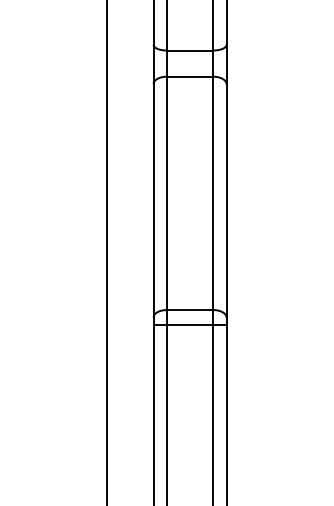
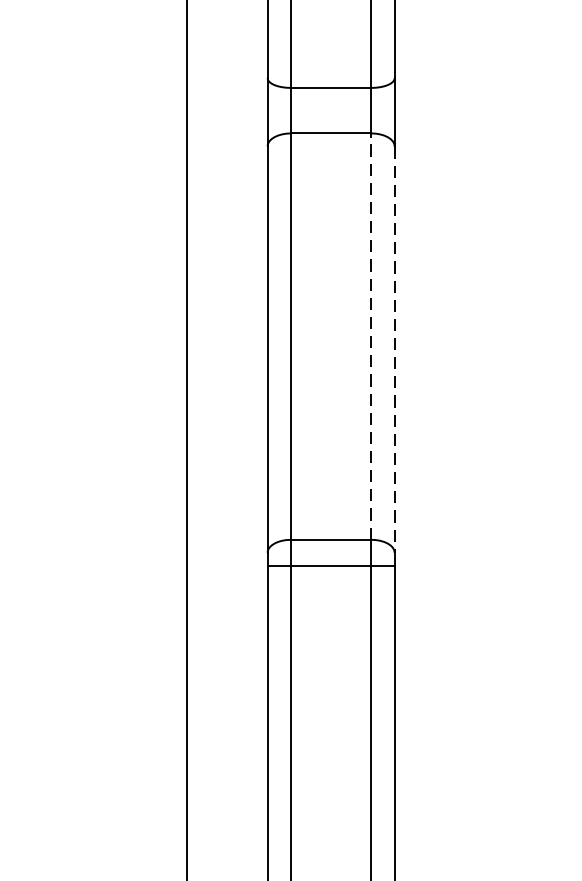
line: (213, 193) -> (371, 336), solid -> dashed
line: (226, 200) -> (394, 349), solid -> dashed

